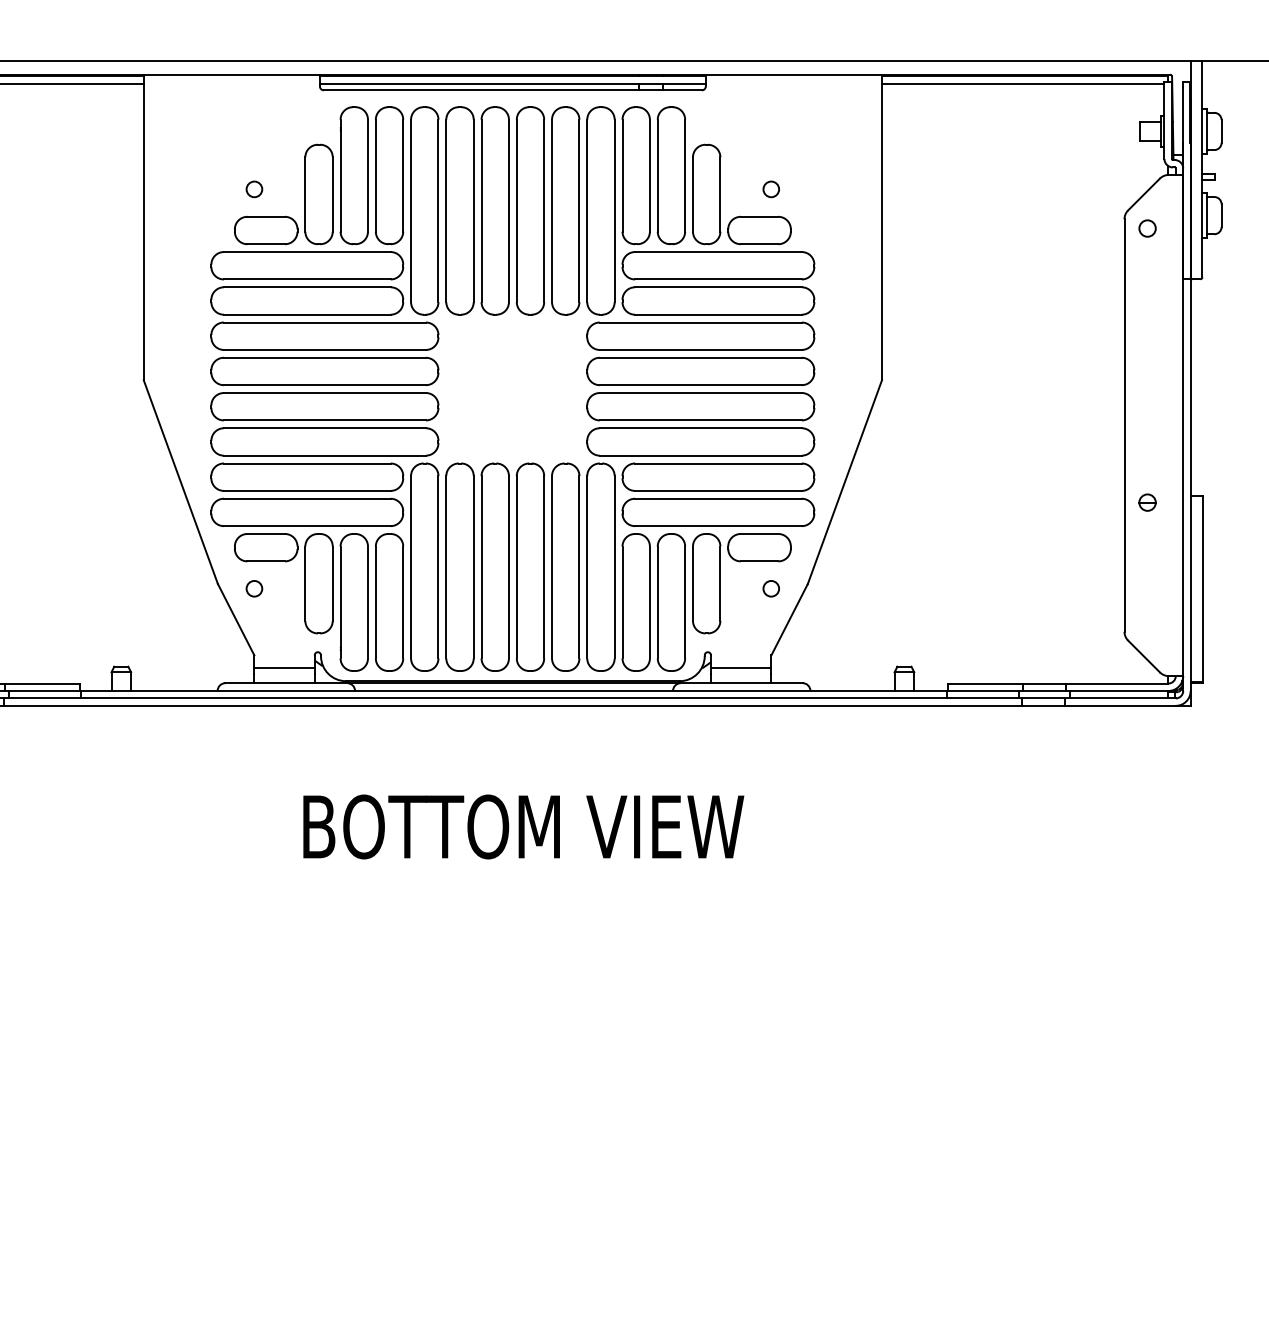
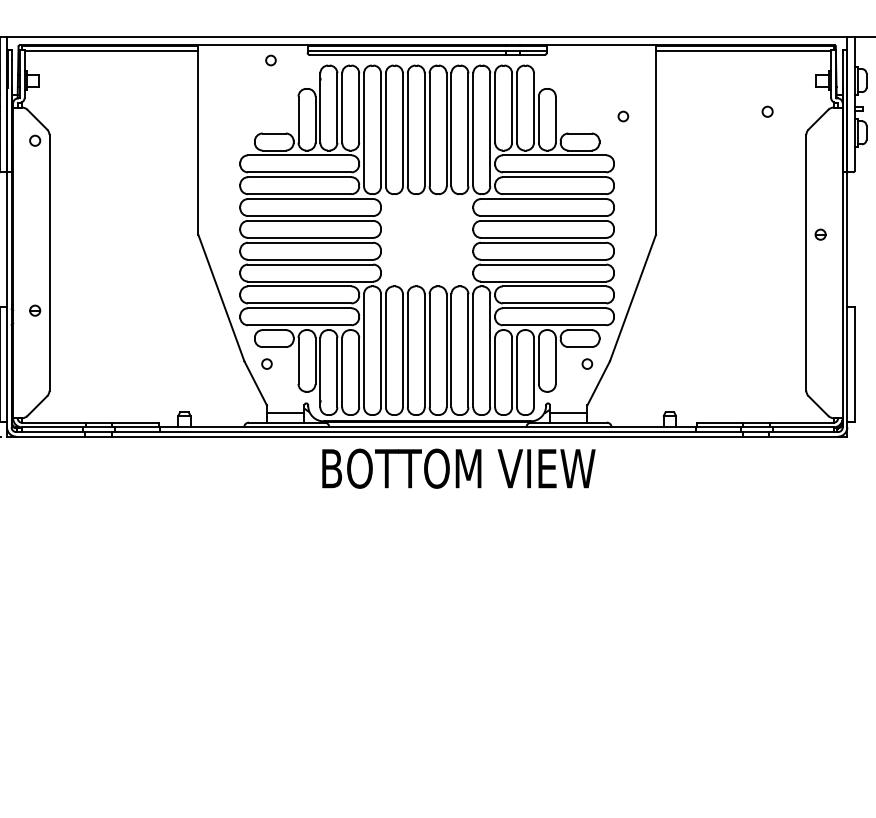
circle: (253, 189) -> (270, 60), moved
circle: (771, 189) -> (623, 116), moved
circle: (1147, 228) -> (767, 111), moved
part: (1147, 502) -> (820, 234), moved
text: (523, 826) -> (458, 468), moved

